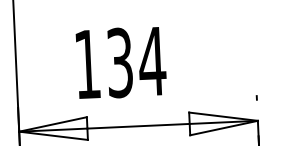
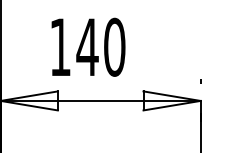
text: (135, 61) -> (100, 46), 134 -> 140

